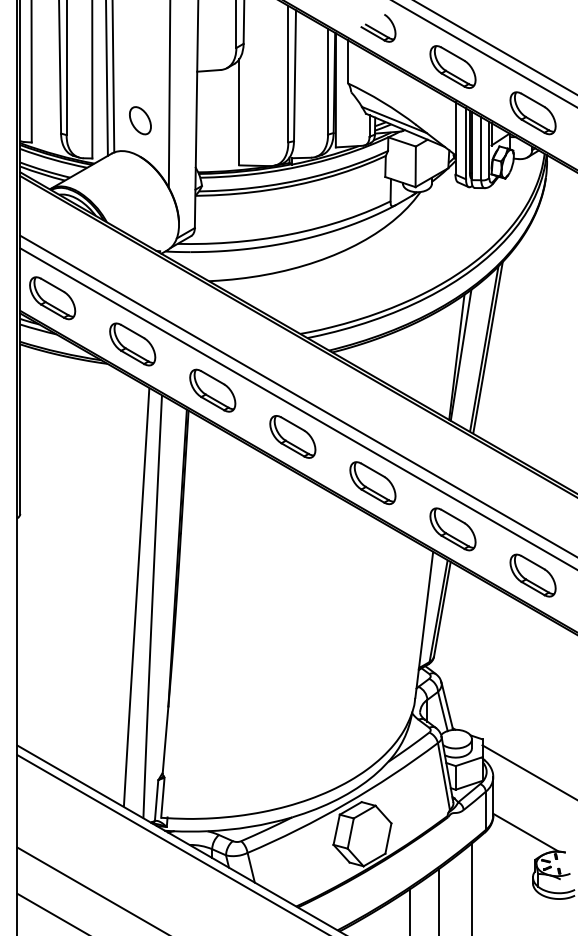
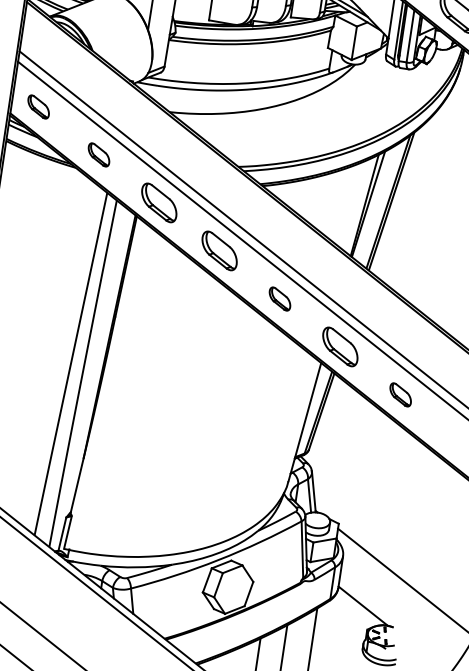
part: (52, 298) -> (38, 107), size x0.6
part: (132, 344) -> (98, 154), size x0.6
part: (372, 483) -> (279, 299), size x0.6
part: (532, 575) -> (400, 394), size x0.6

